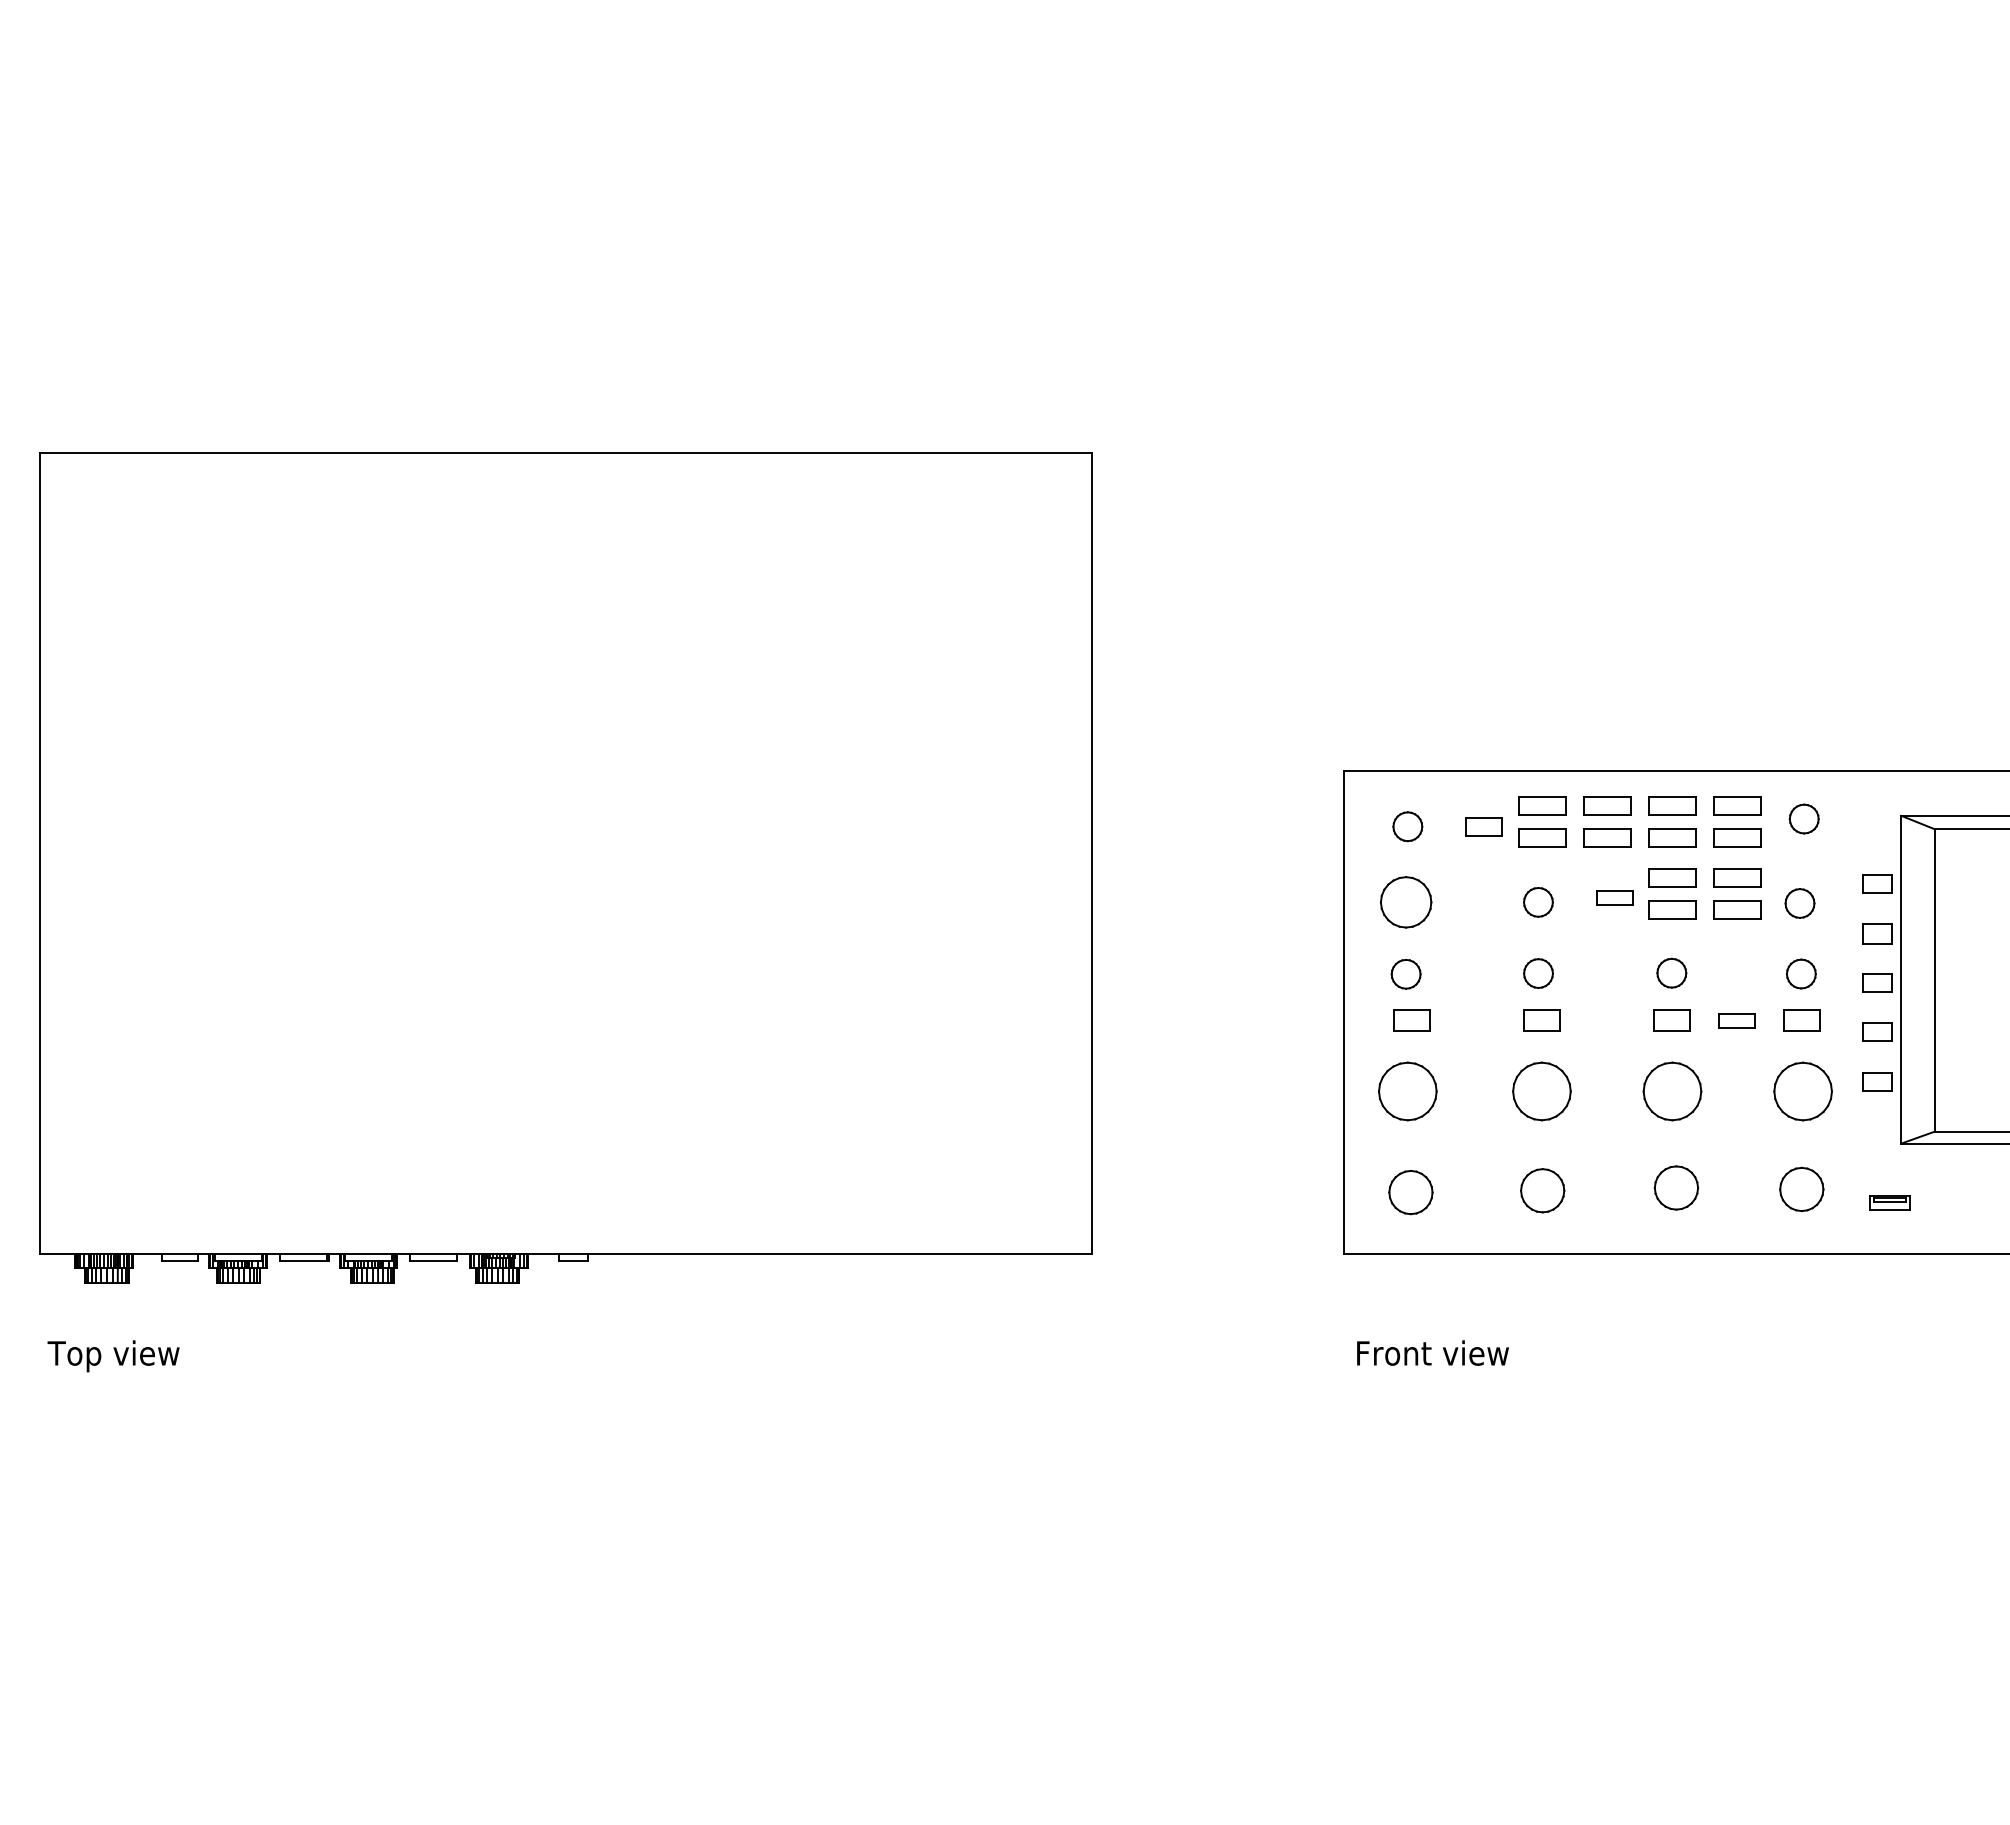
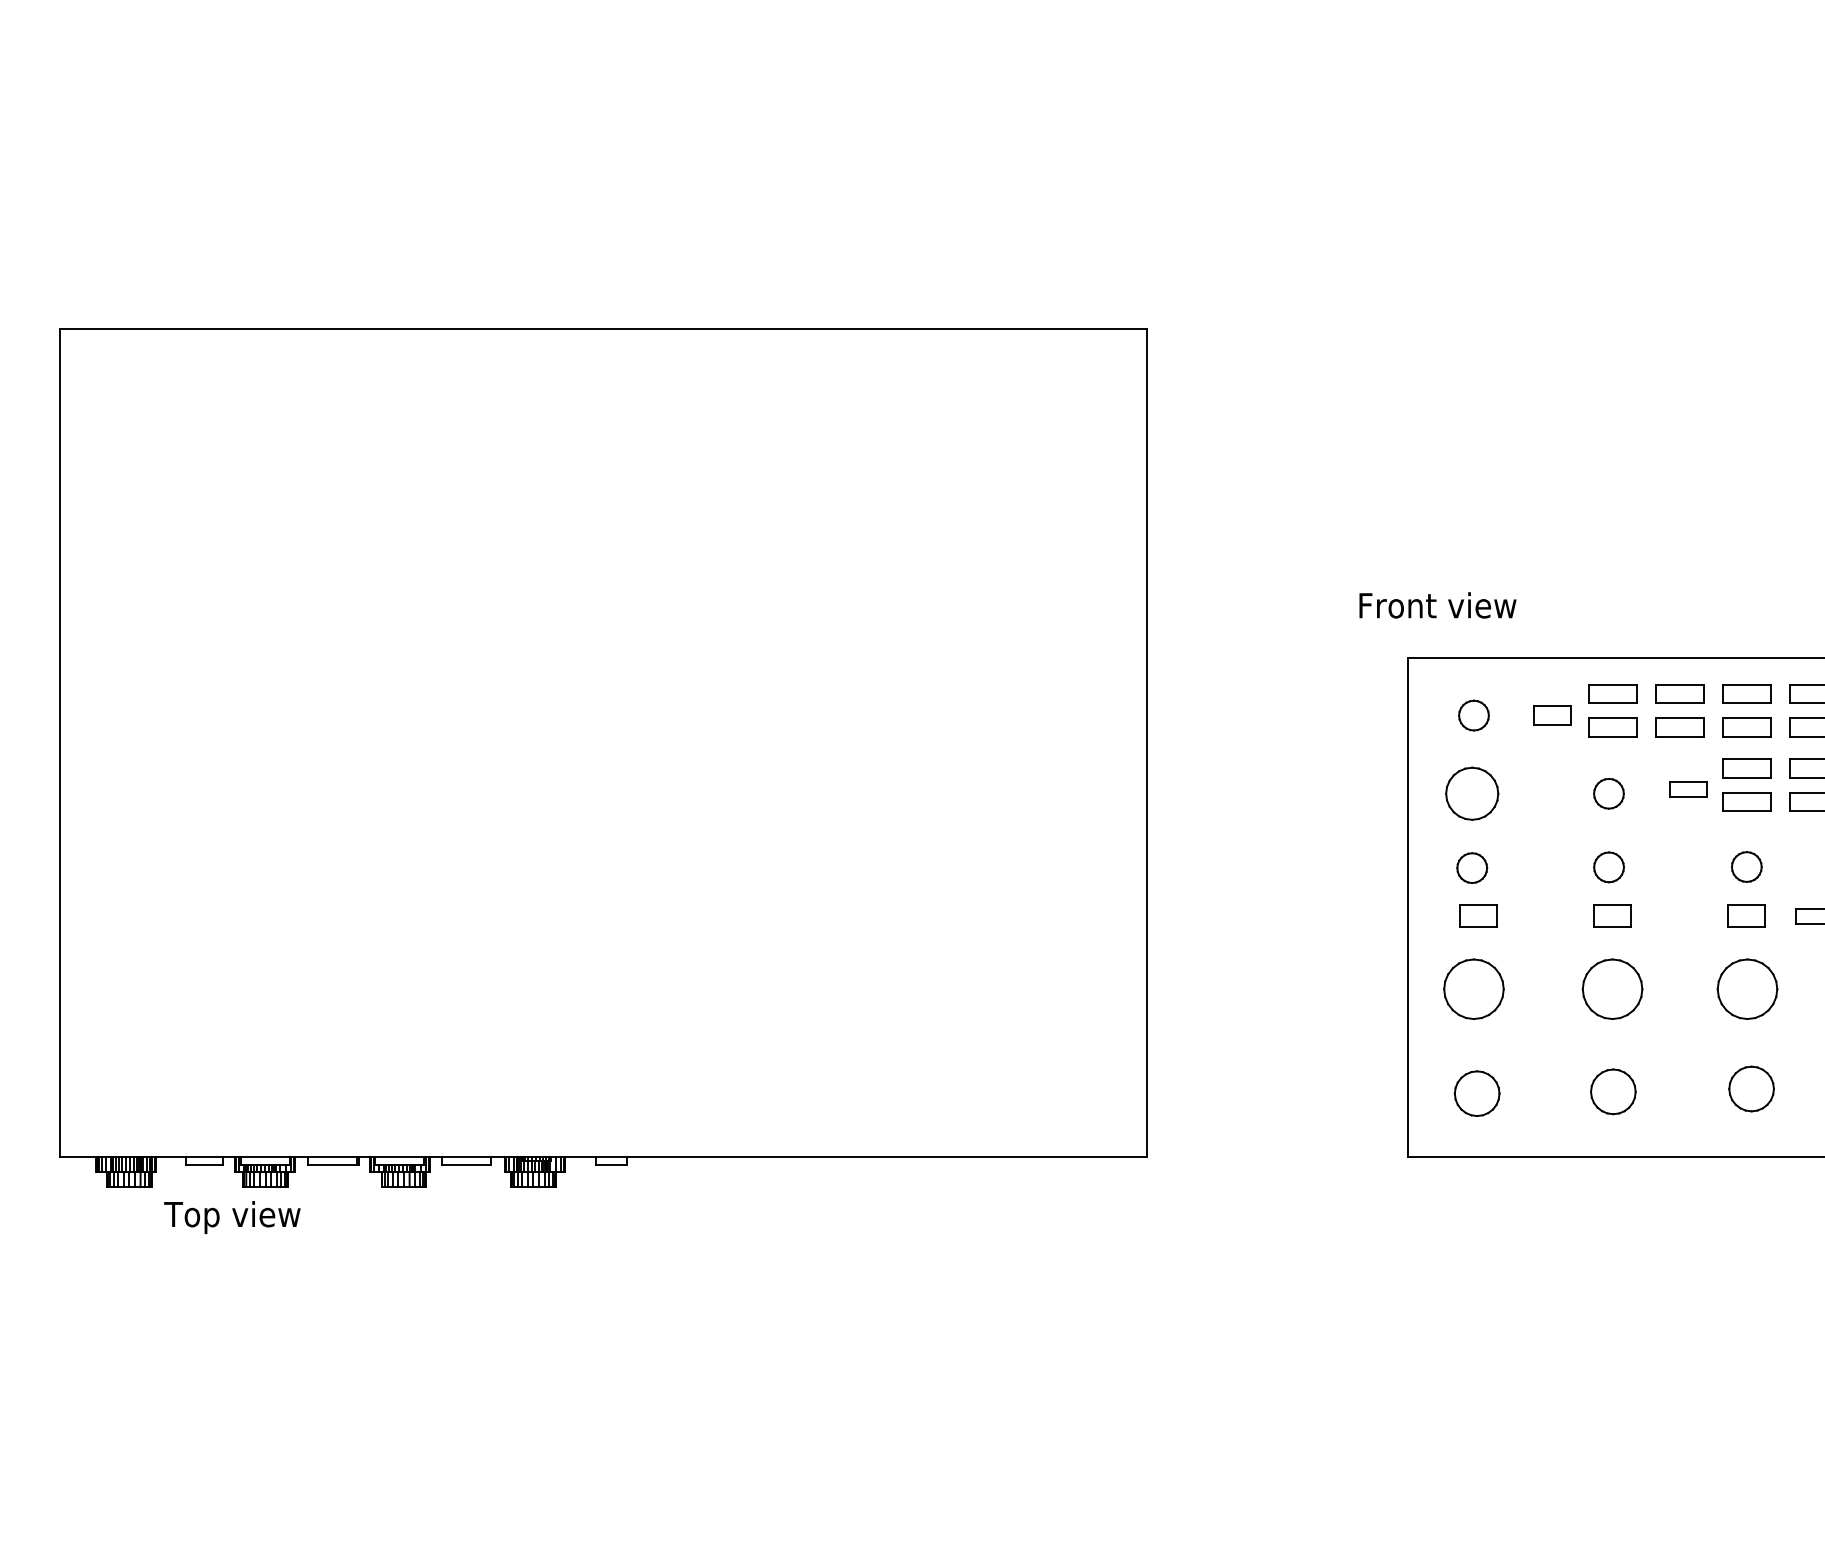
text: (1432, 1352) -> (1437, 604), moved
text: (113, 1356) -> (232, 1217), moved

